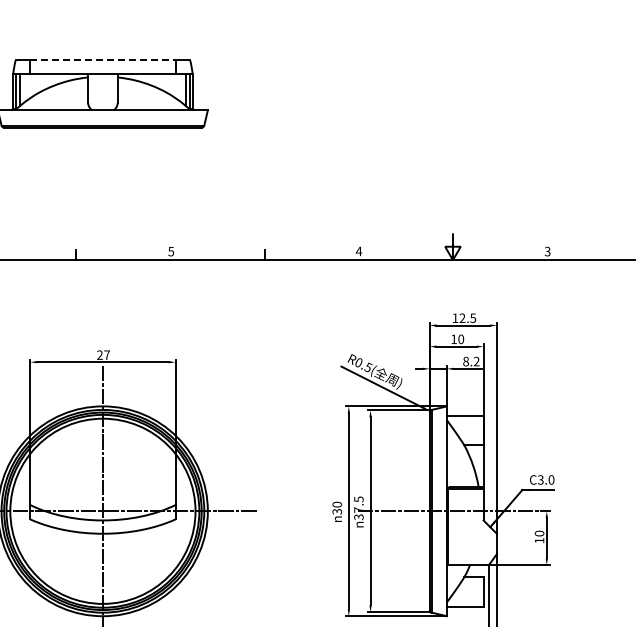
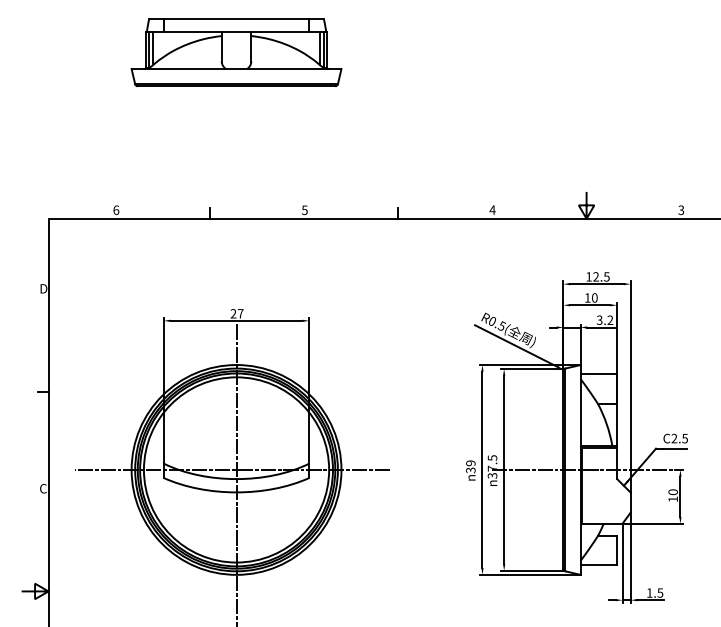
line: (102, 60) -> (236, 19), dashed -> solid
text: (465, 360) -> (599, 319), 8.2 -> 3.2
text: (545, 479) -> (679, 438), C3.0 -> C2.5
text: (336, 504) -> (470, 463), 30 -> 39

